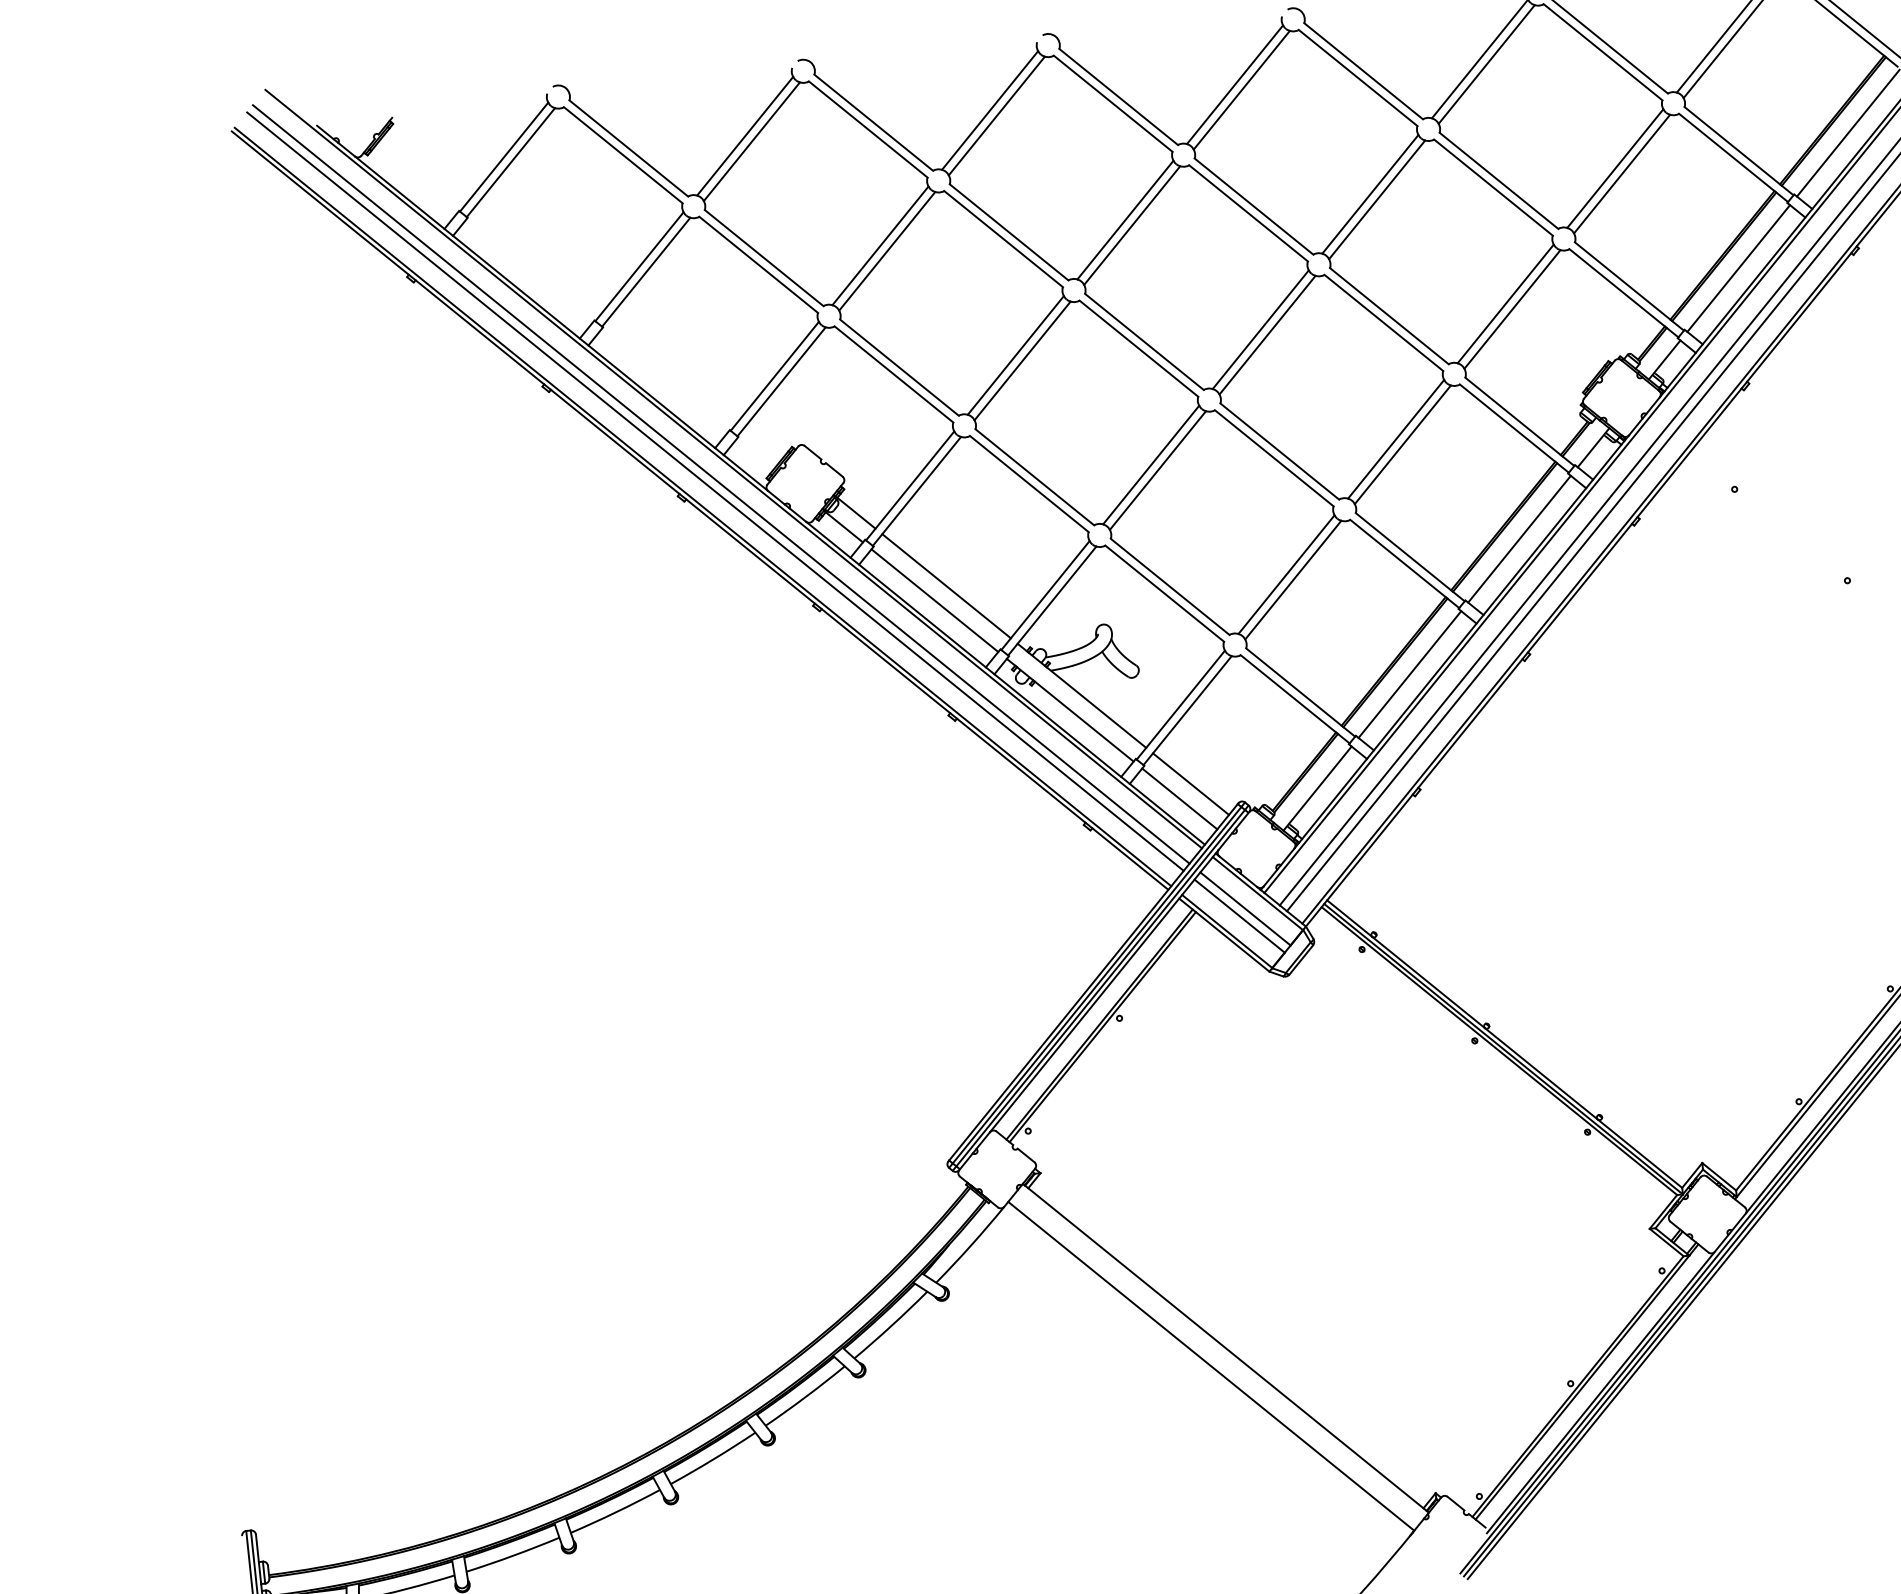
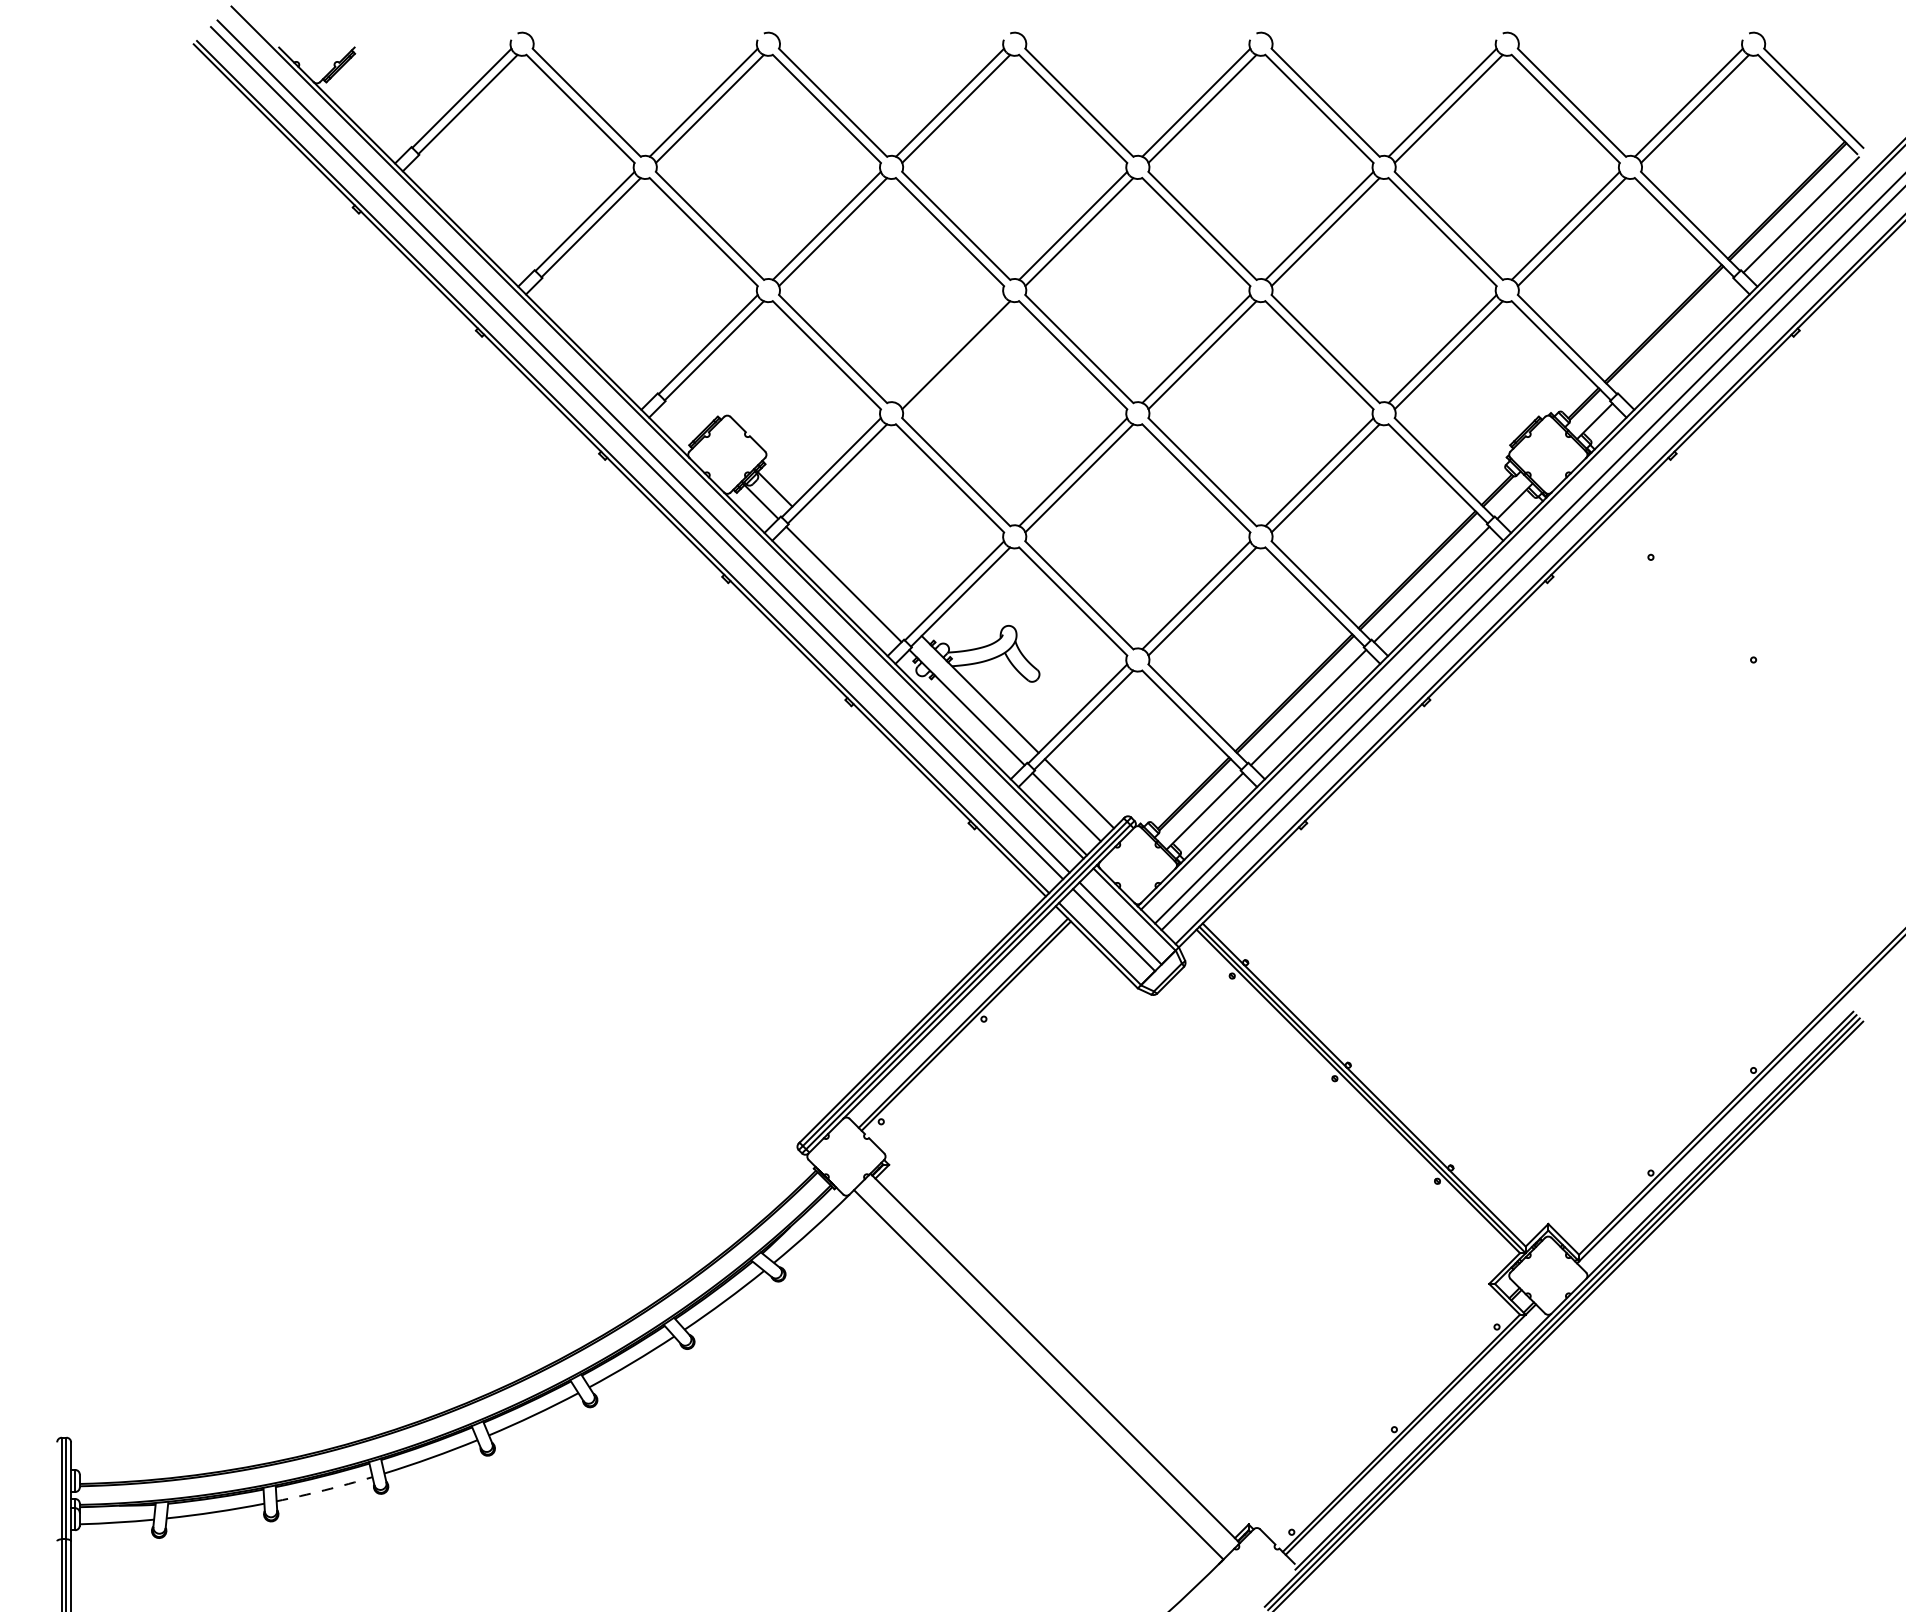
line: (1738, 267) -> (1677, 337), removed
line: (1016, 355) -> (950, 349), removed
line: (945, 585) -> (856, 570), removed
arc: (513, 1556) -> (324, 1490), solid -> dashed

